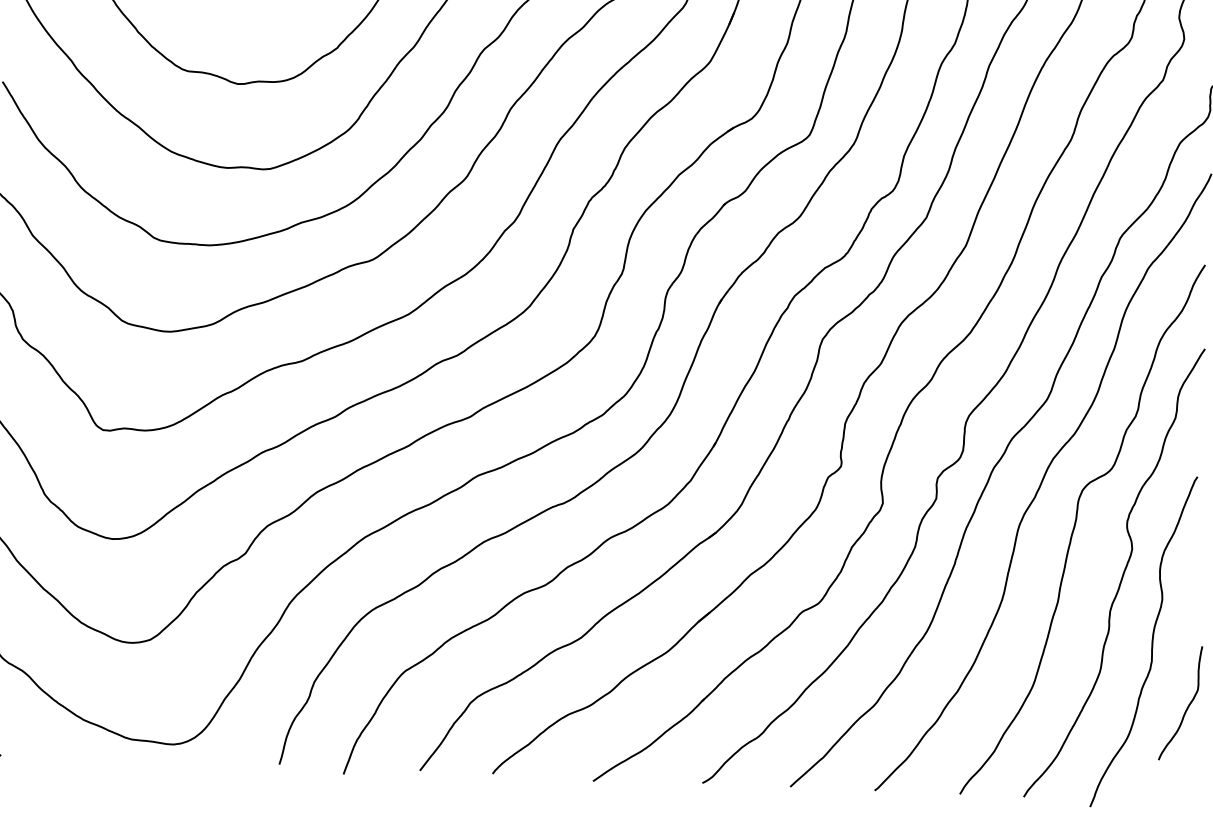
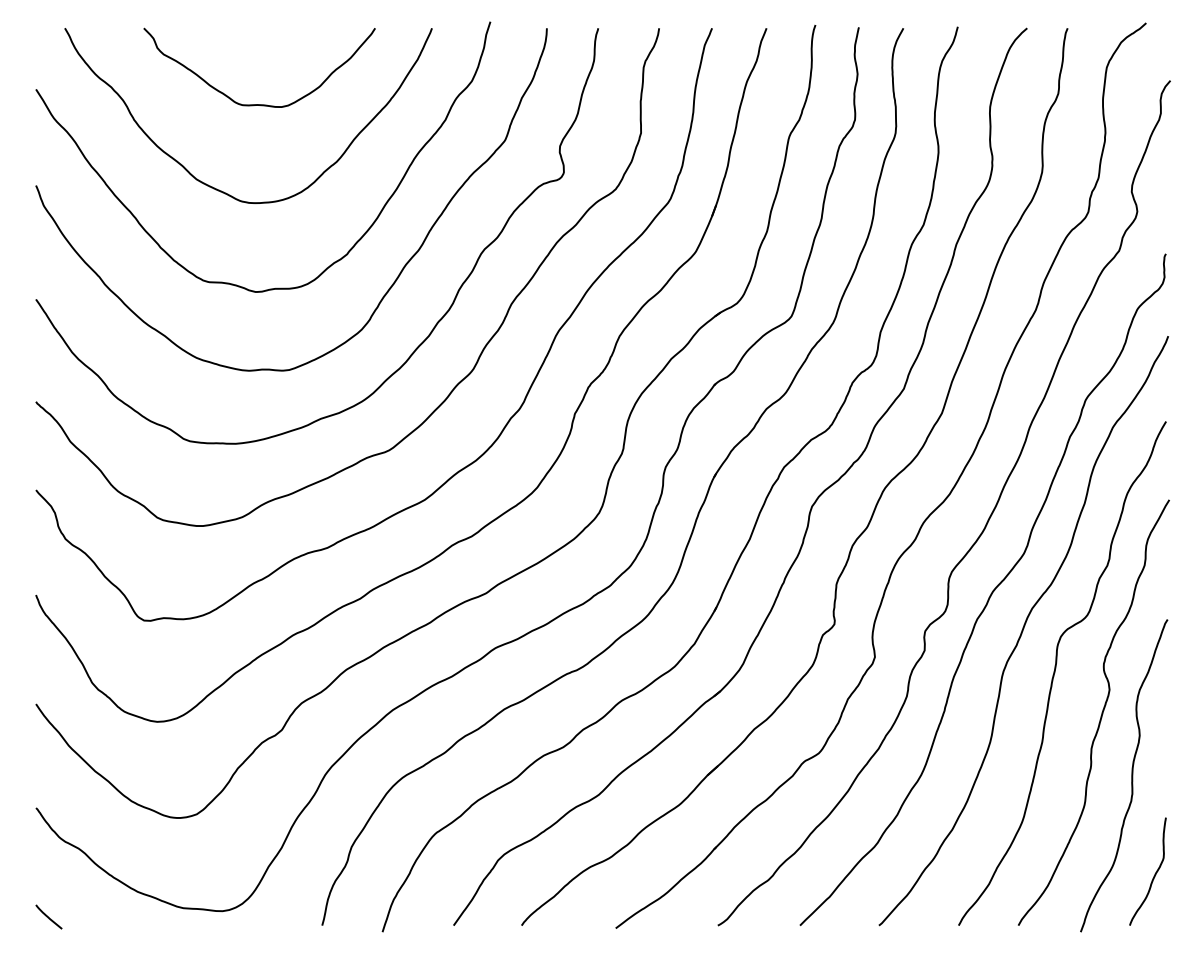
curve: (1187, 705) -> (1154, 873), moved

